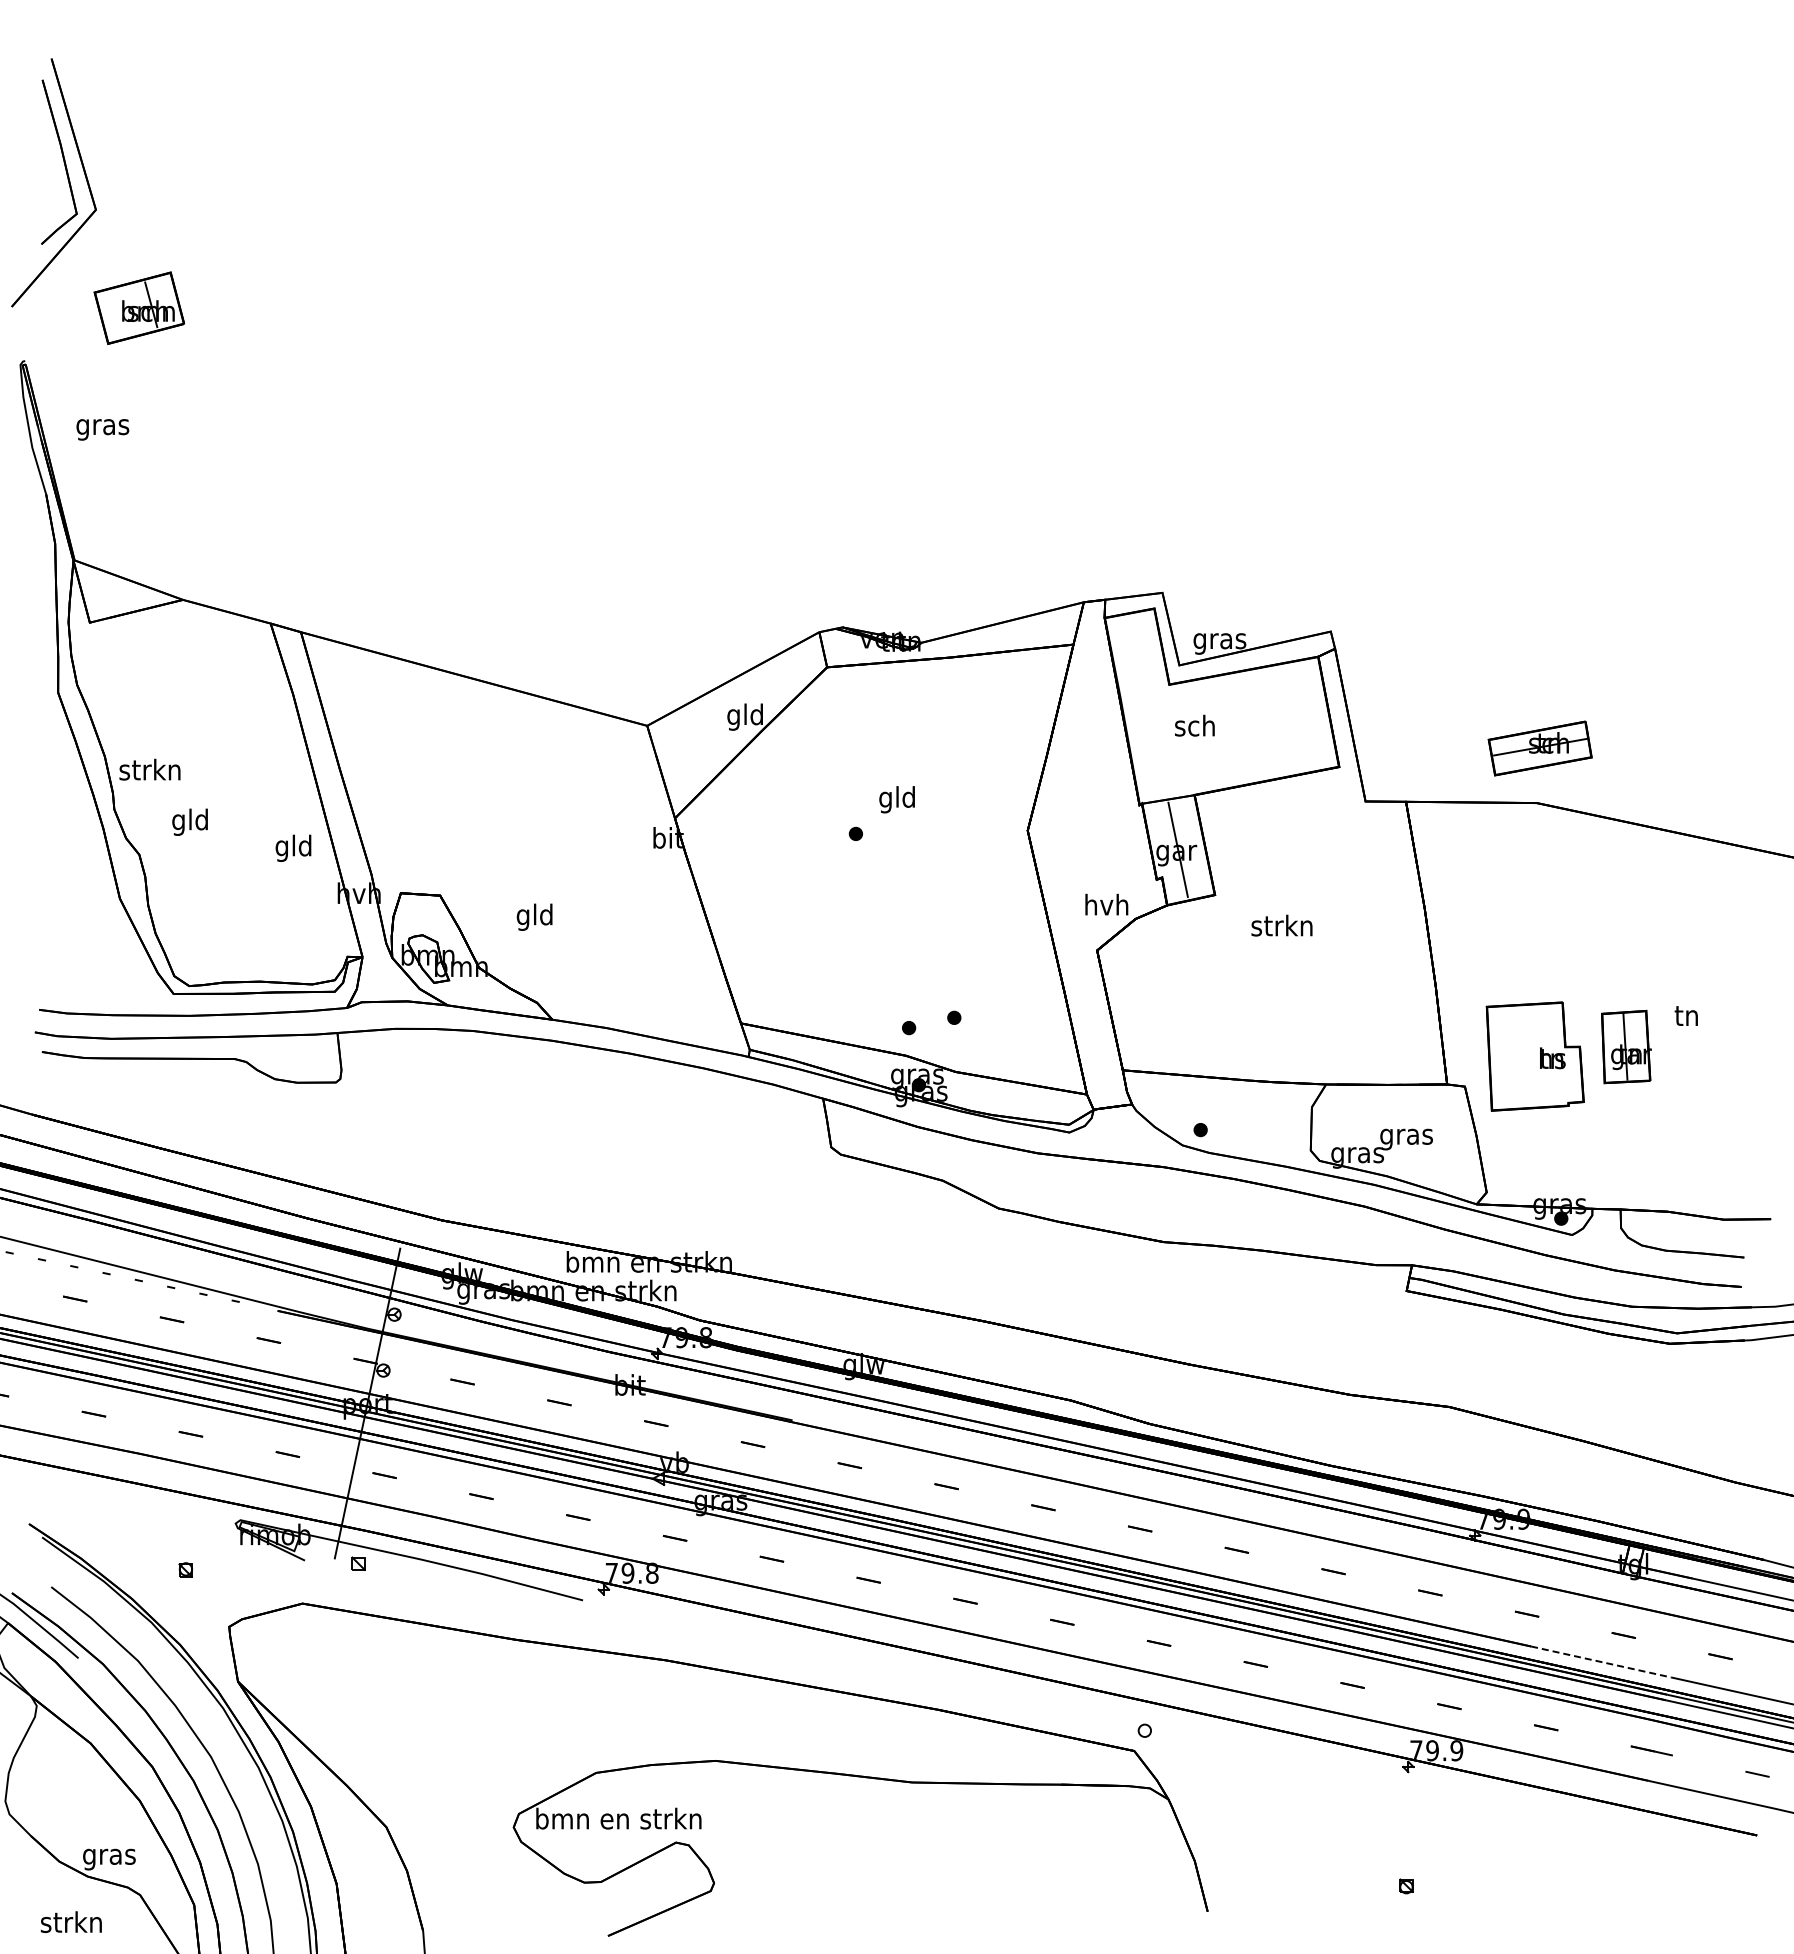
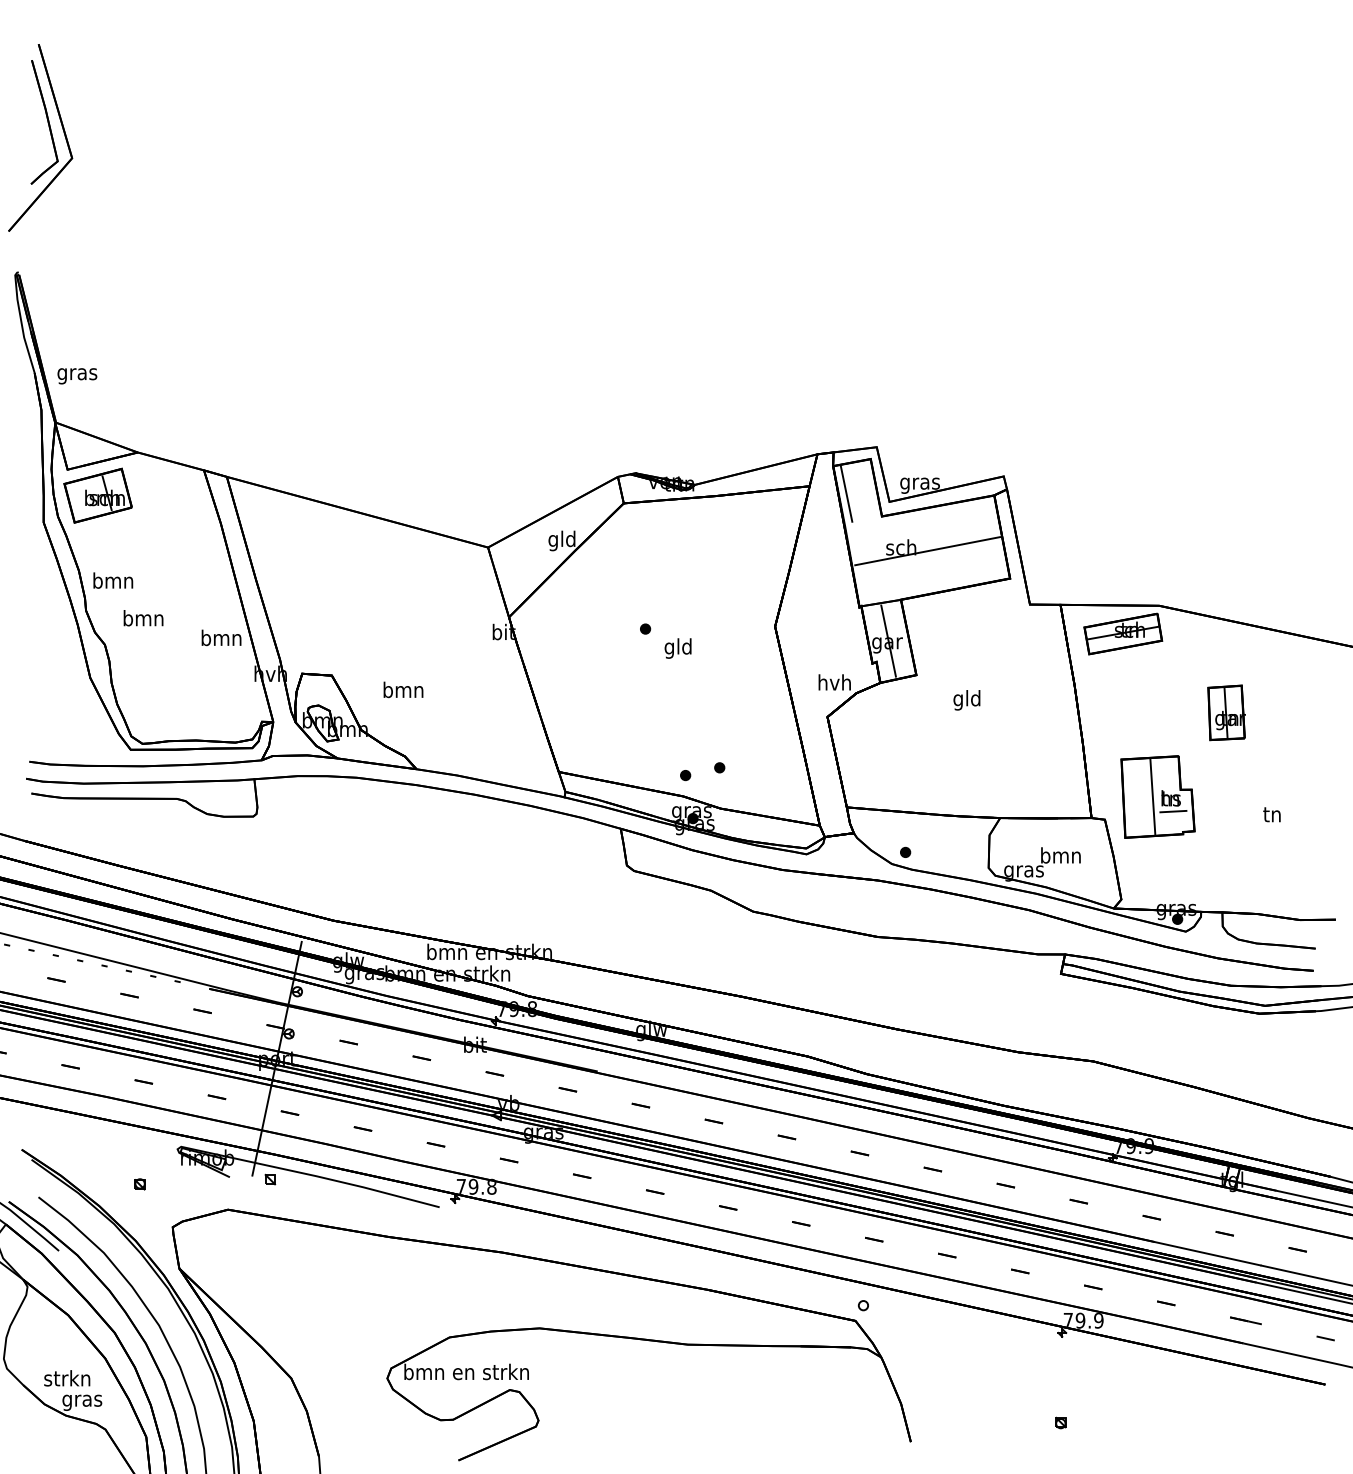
part: (139, 307) -> (98, 495), moved
text: (102, 429) -> (77, 376), moved
line: (1122, 654) -> (846, 493), added
line: (1229, 730) -> (927, 551), added
part: (1539, 748) -> (1122, 634), moved
text: (149, 769) -> (112, 580), strkn -> bmn
text: (896, 799) -> (677, 648), moved
text: (190, 821) -> (143, 619), gld -> bmn
text: (293, 847) -> (221, 639), gld -> bmn
text: (534, 916) -> (403, 691), gld -> bmn
text: (1281, 928) -> (966, 700), strkn -> gld
text: (1685, 1015) -> (1271, 814), moved
part: (1626, 1046) -> (1226, 712), moved
line: (1528, 1056) -> (1152, 796), added
line: (1555, 1075) -> (1173, 811), added
text: (1406, 1136) -> (1060, 857), gras -> bmn
line: (1601, 1661) -> (1207, 1253), dashed -> solid
text: (70, 1921) -> (66, 1377), moved

